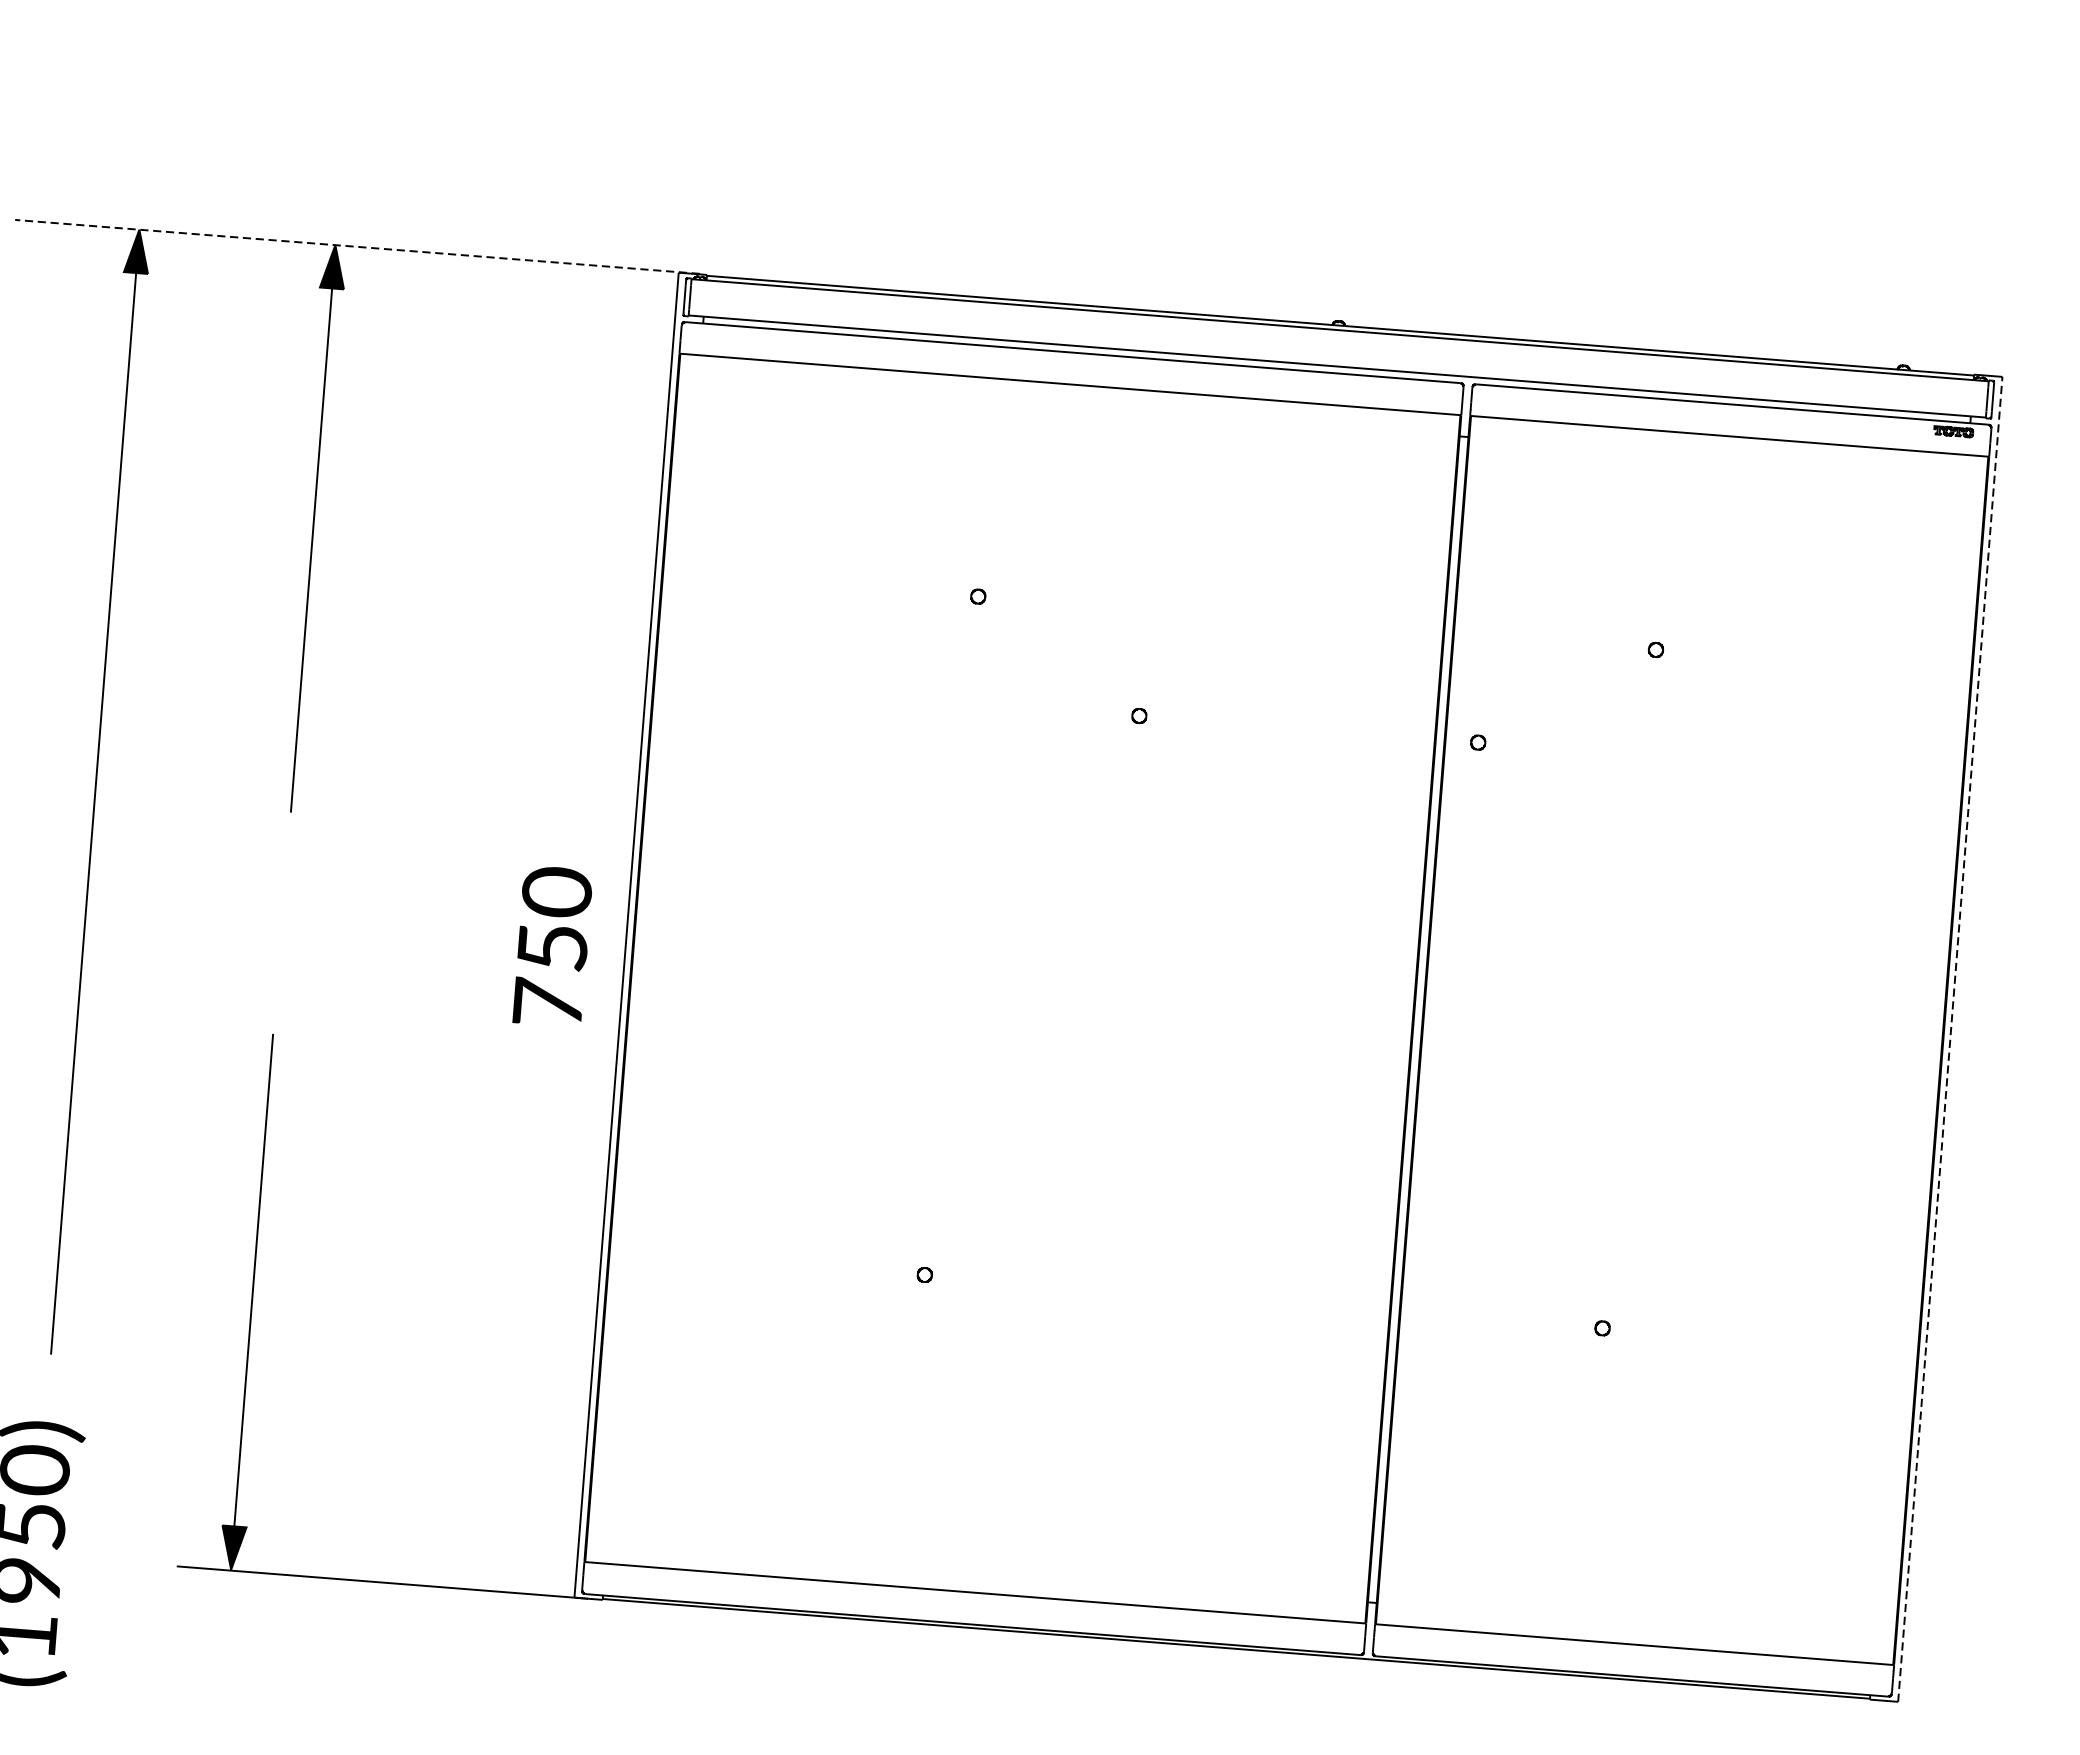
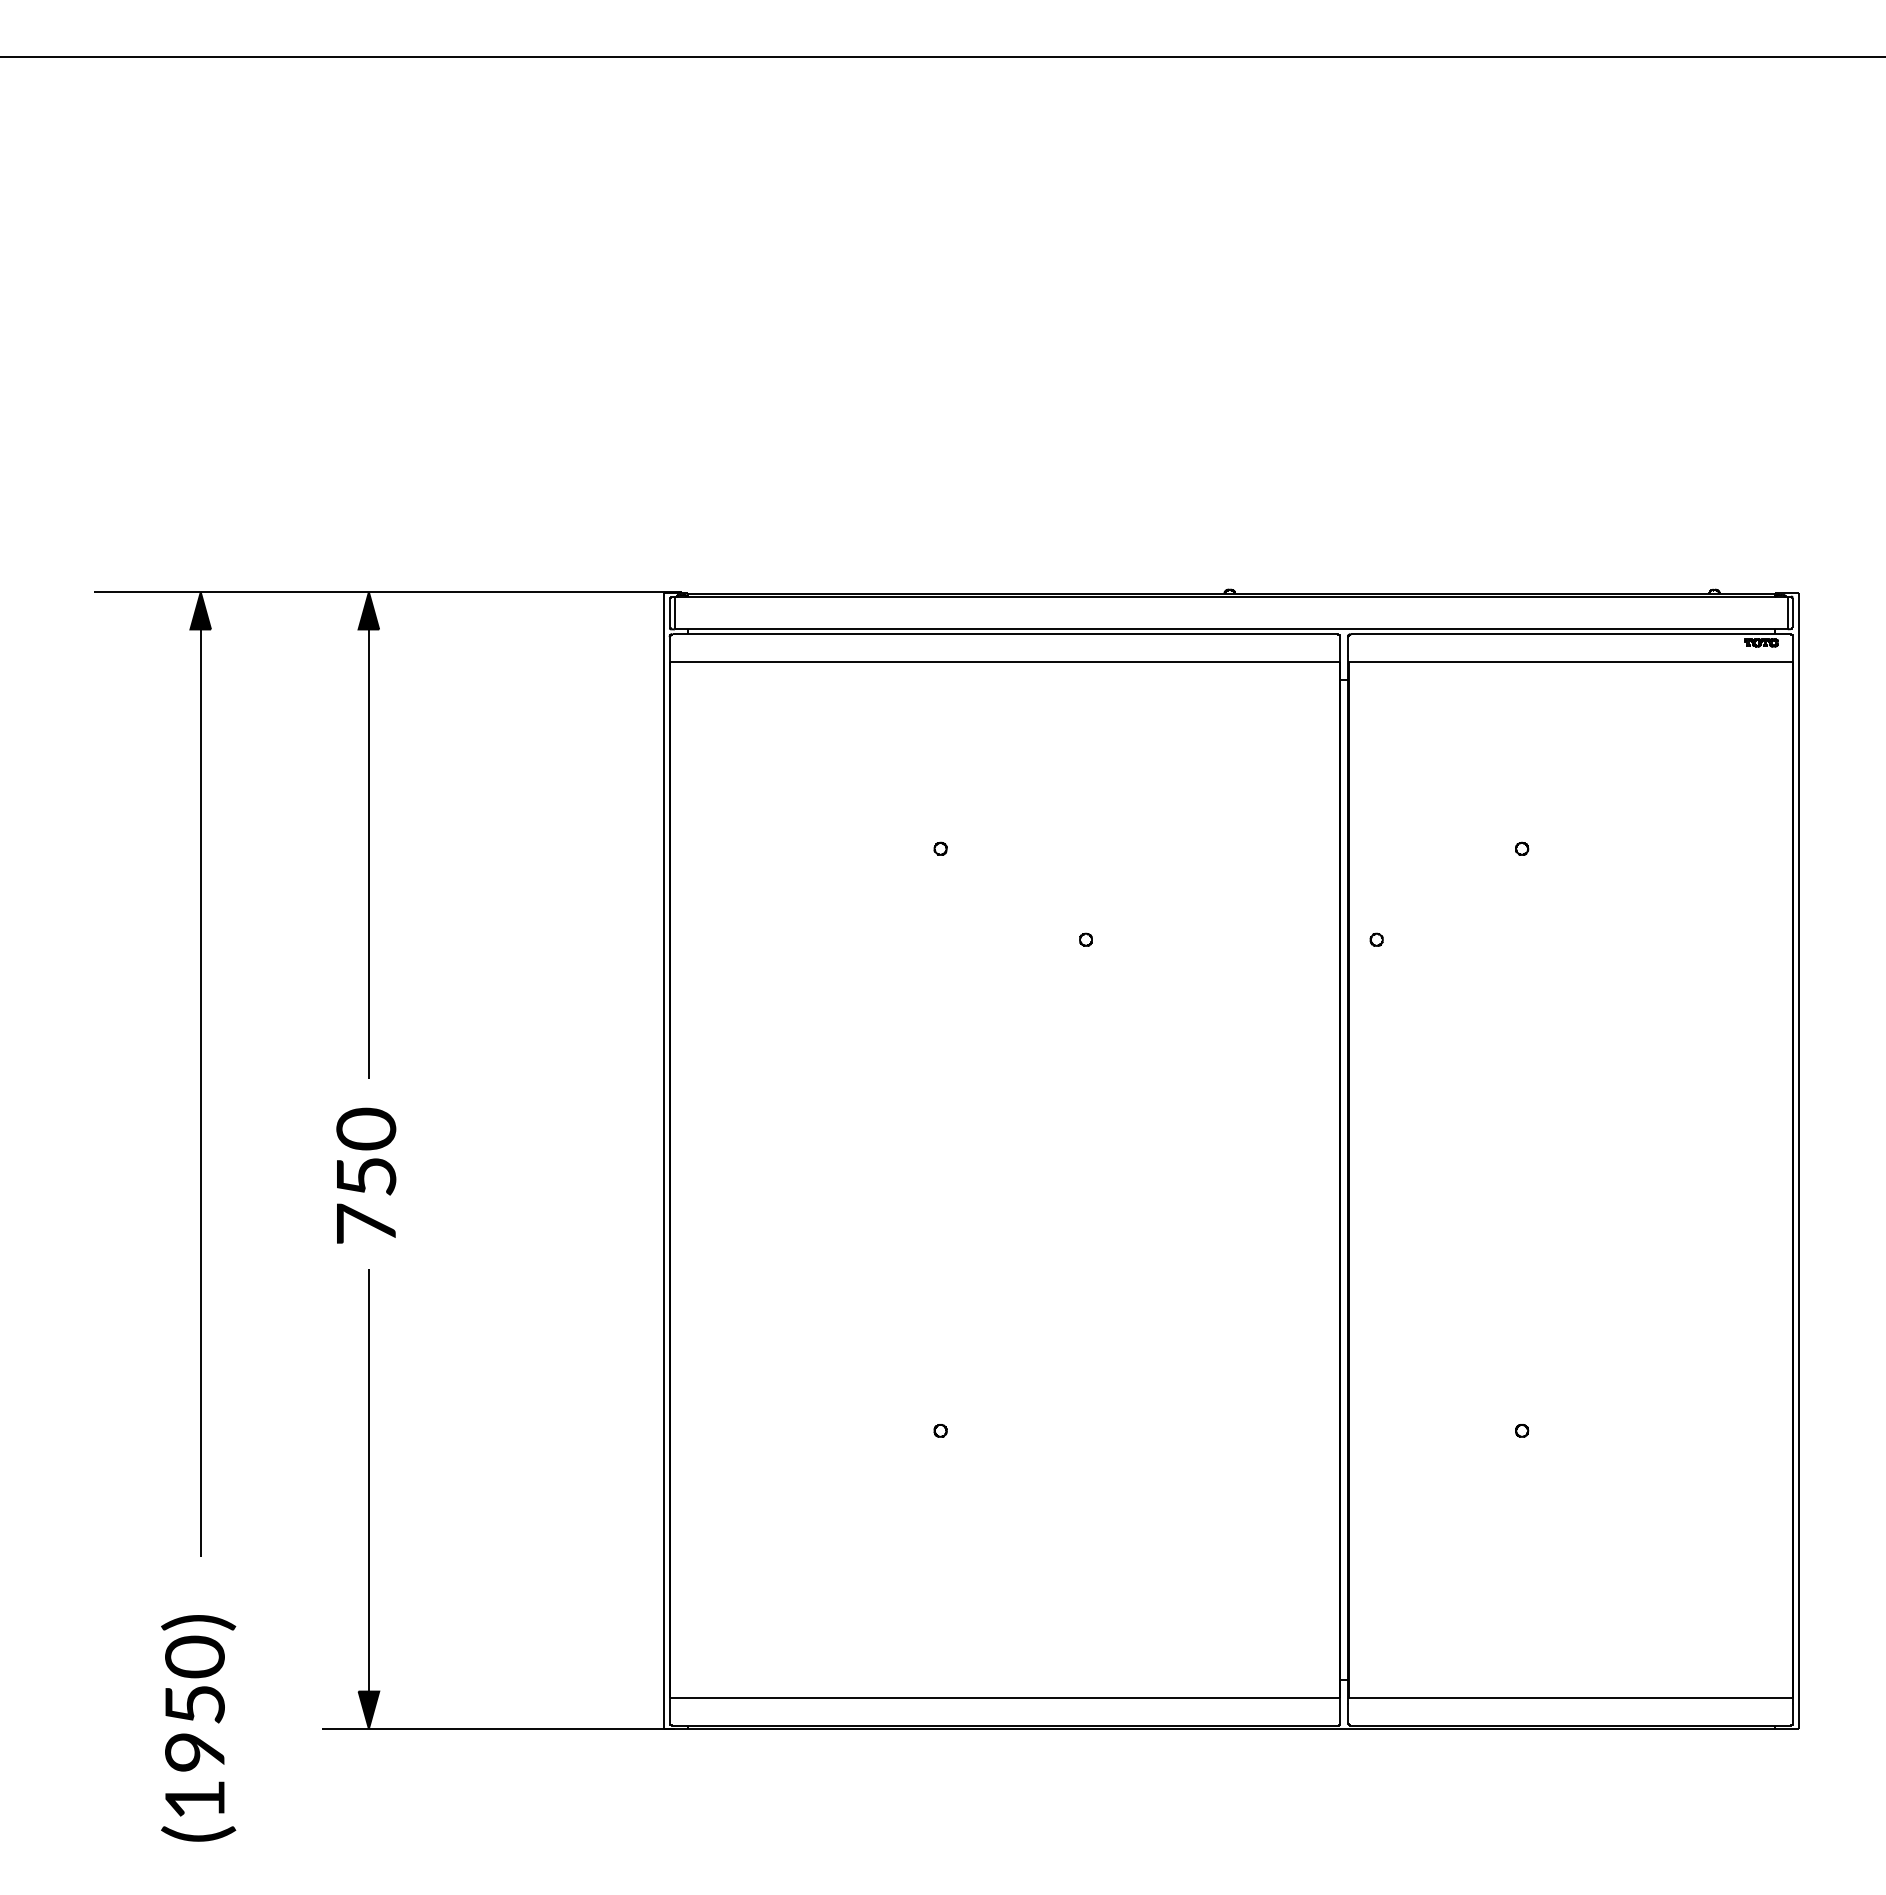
line: (357, 247) -> (387, 592), dashed -> solid
text: (552, 946) -> (366, 1175), moved
line: (1950, 1038) -> (1799, 1160), dashed -> solid

